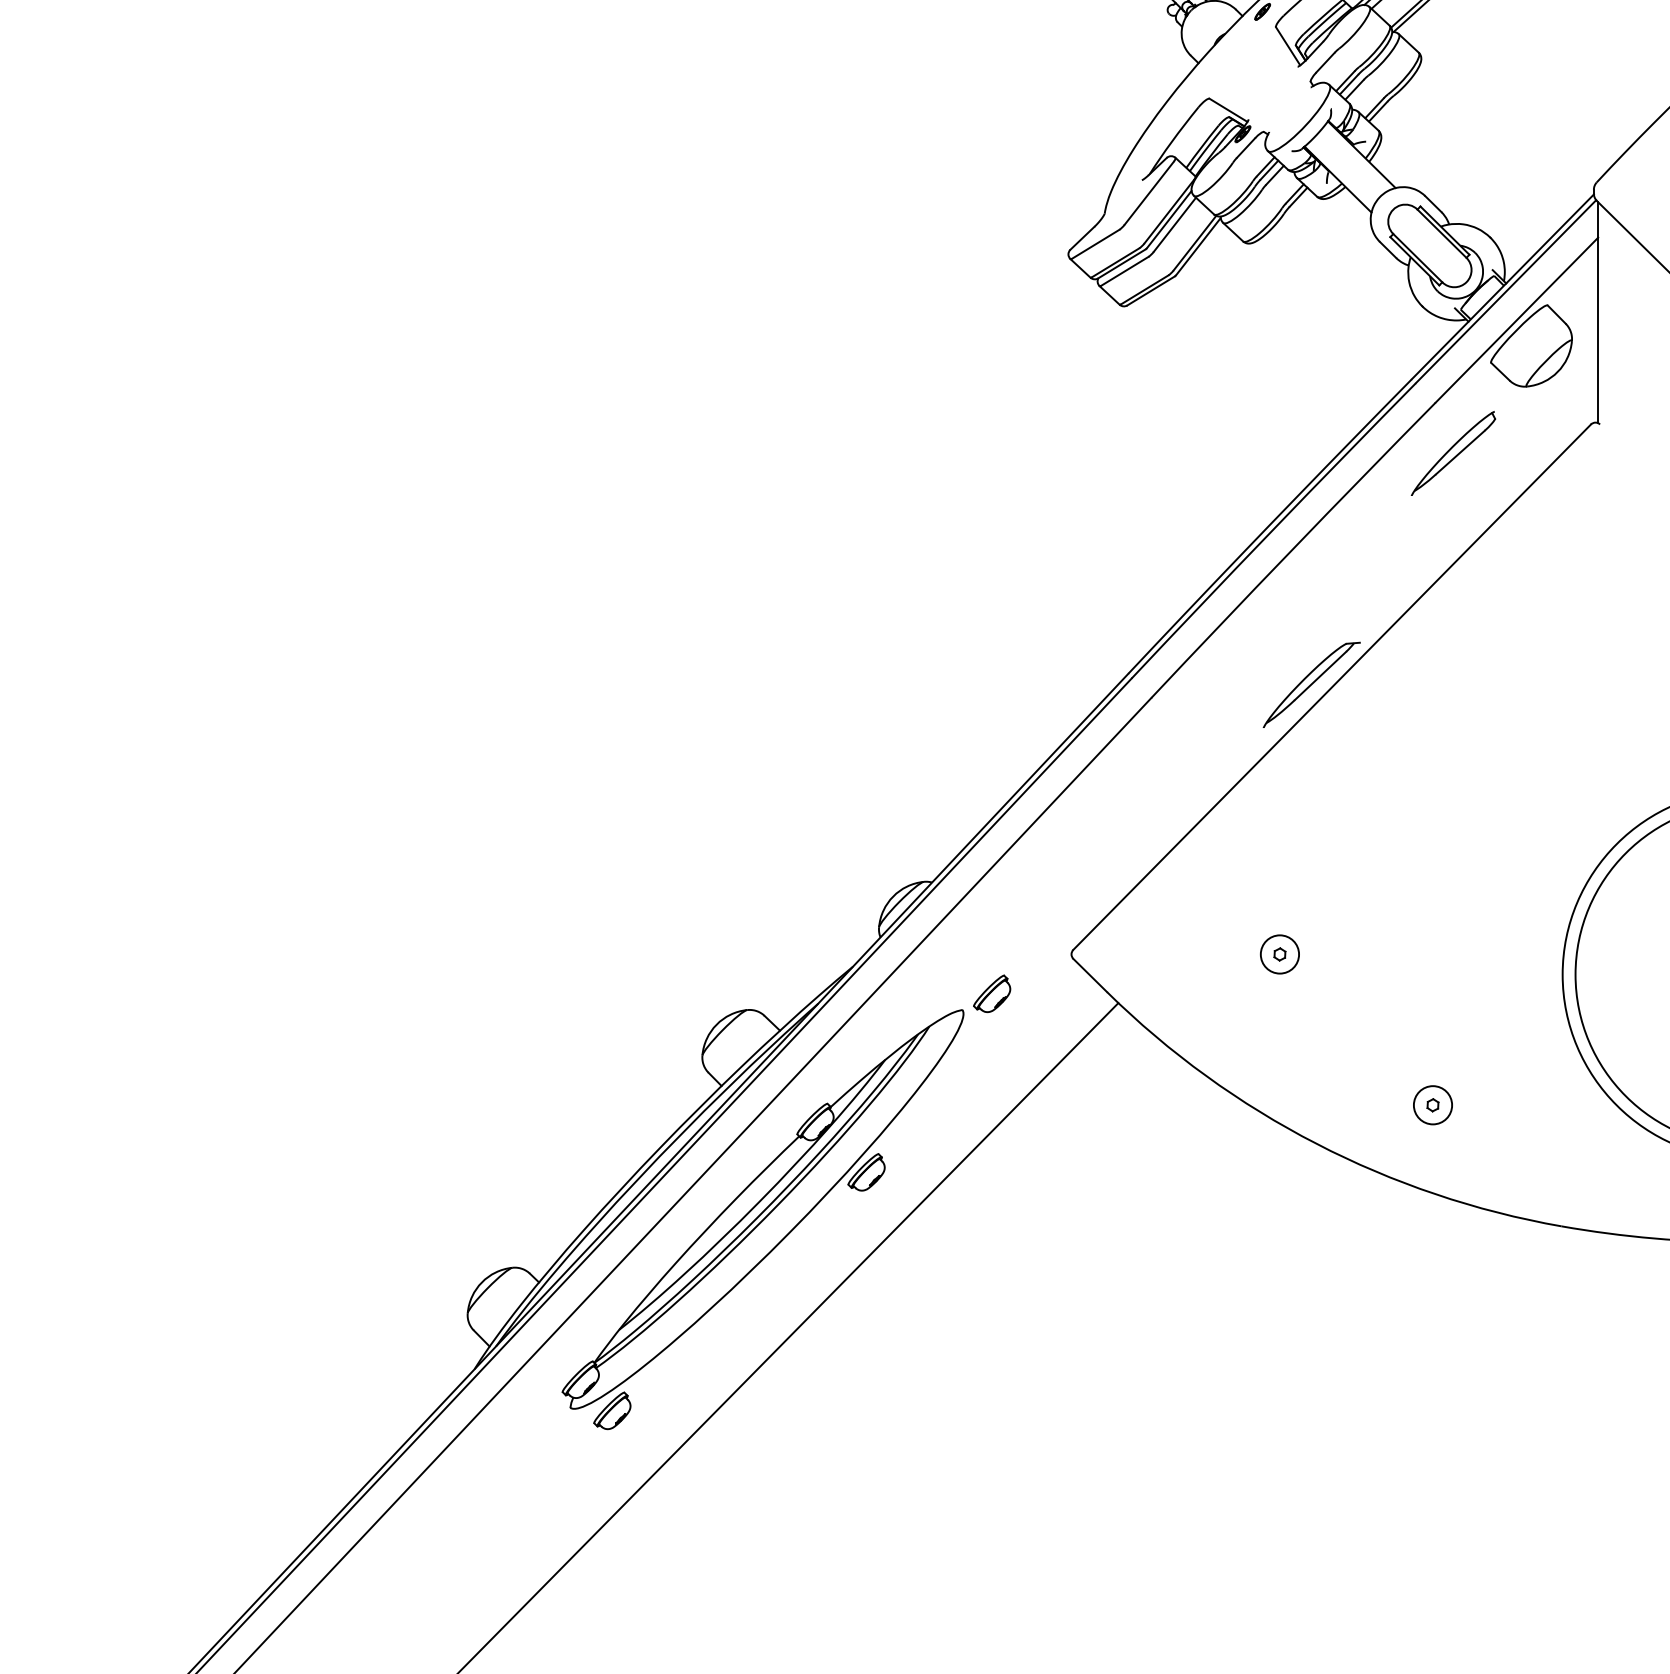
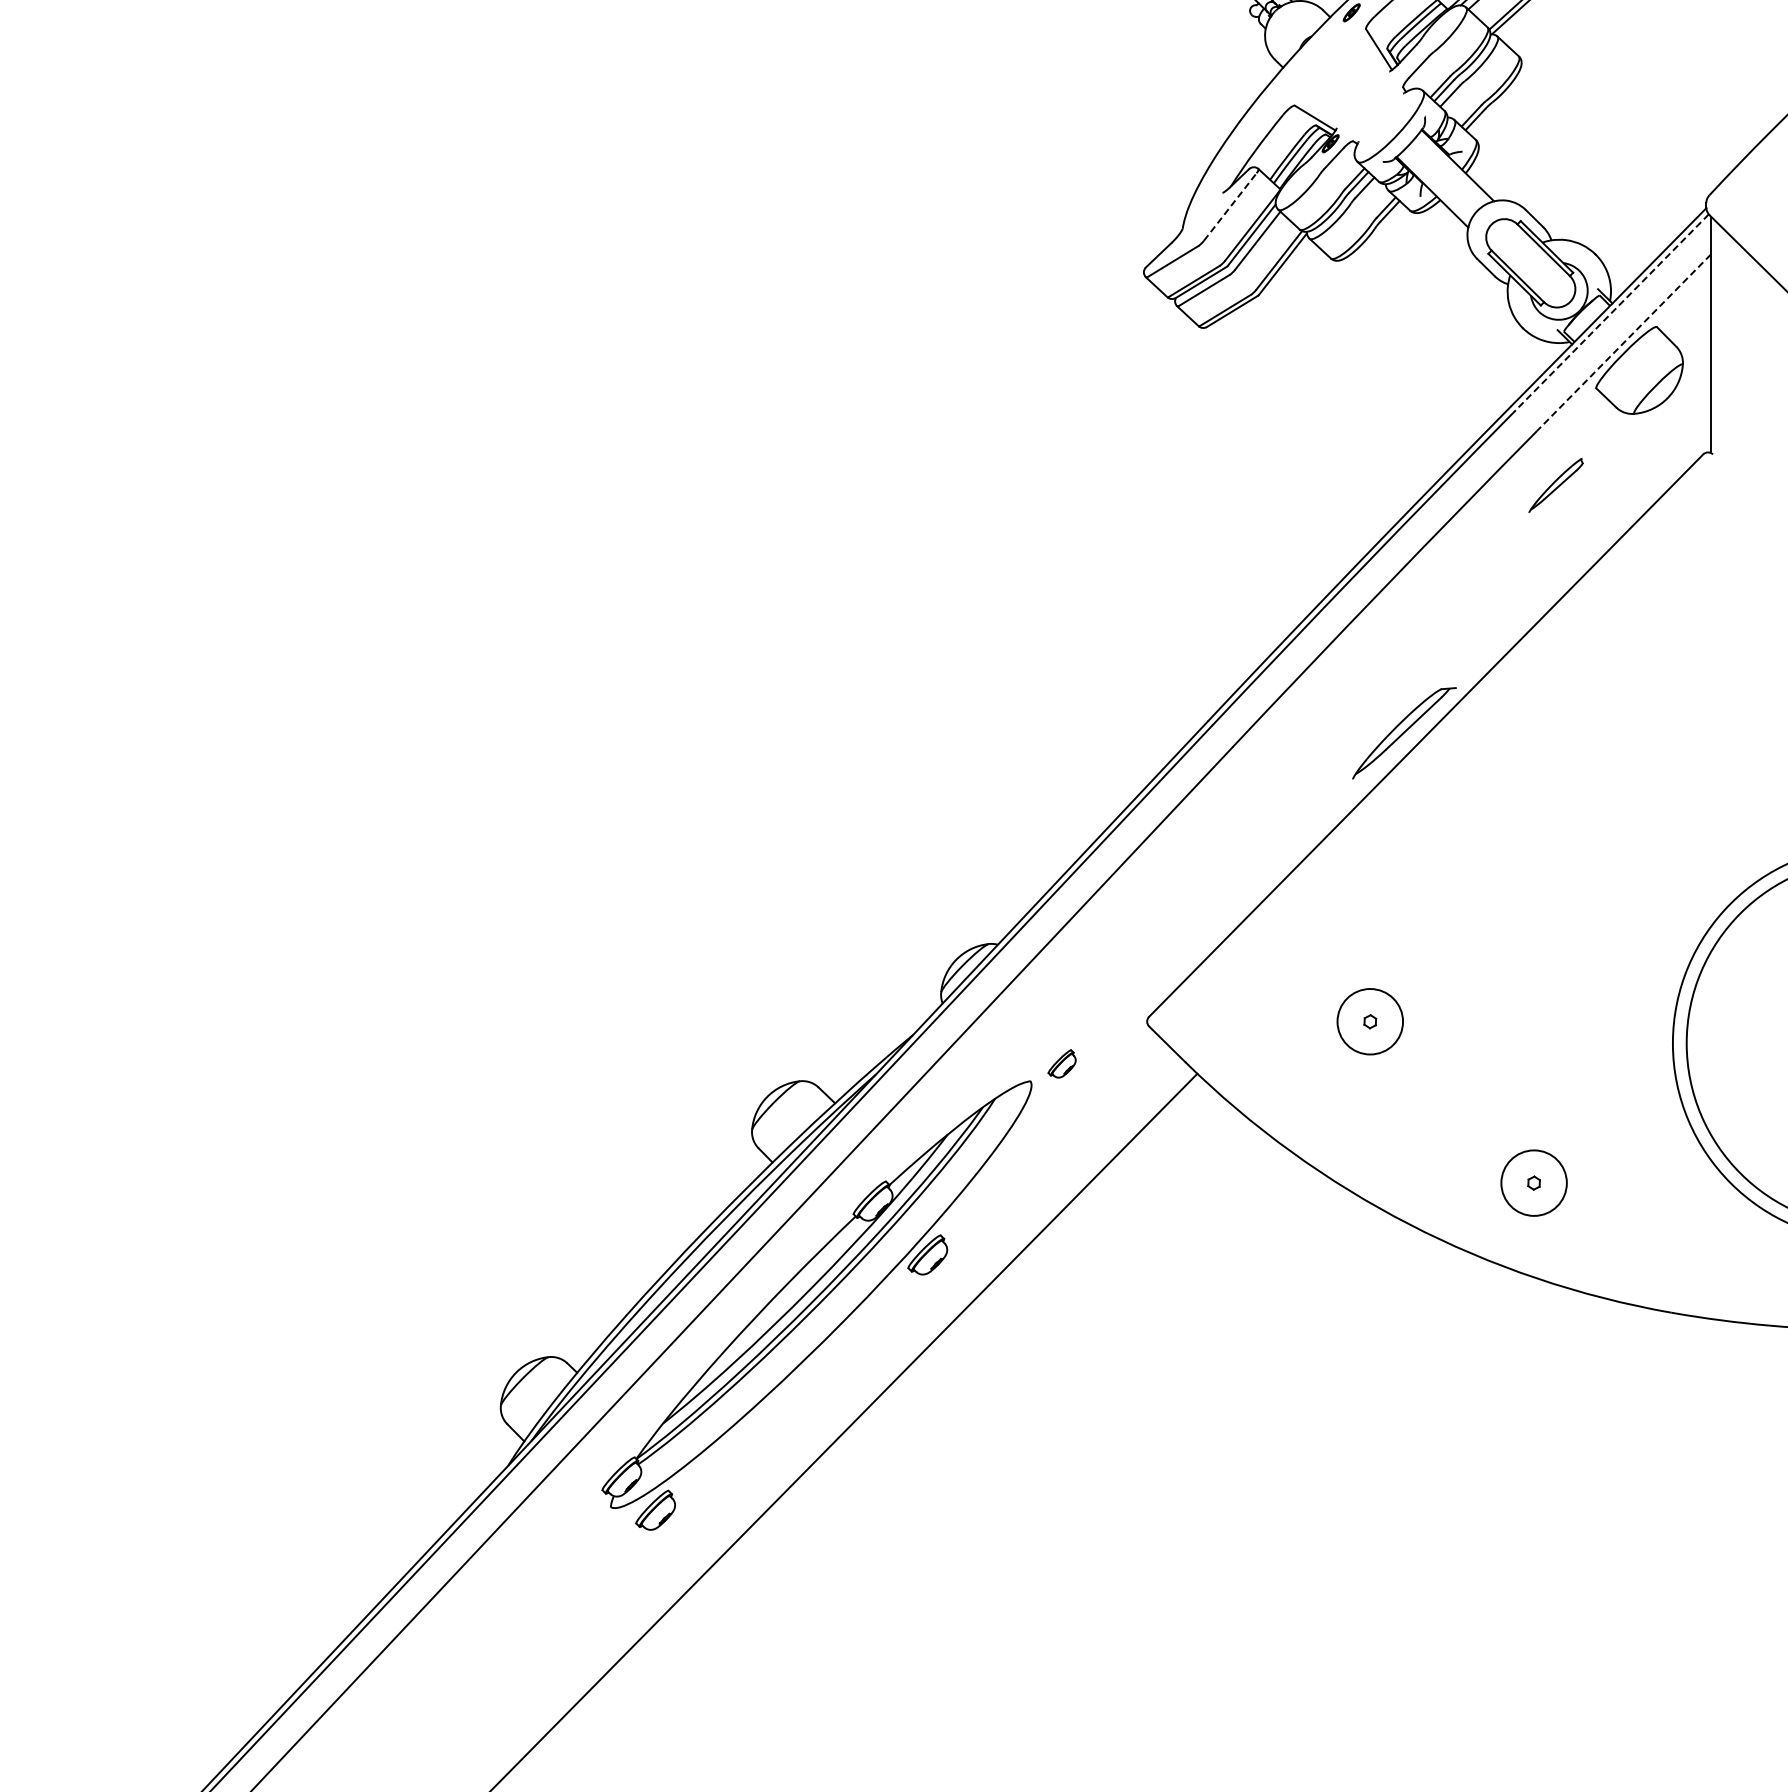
line: (1149, 193) -> (1230, 207), solid -> dashed
line: (1505, 291) -> (1611, 312), solid -> dashed
line: (1516, 319) -> (1623, 342), solid -> dashed
part: (1452, 453) -> (1555, 485), size x0.6
circle: (1279, 954) -> (1369, 1021), size x1.6
part: (991, 993) -> (1061, 1063), size x0.7
circle: (1432, 1104) -> (1533, 1182), size x1.6

